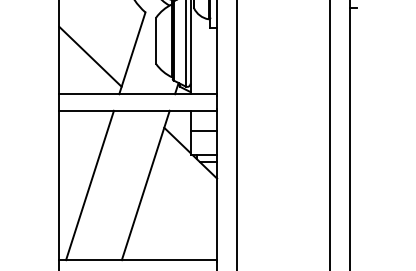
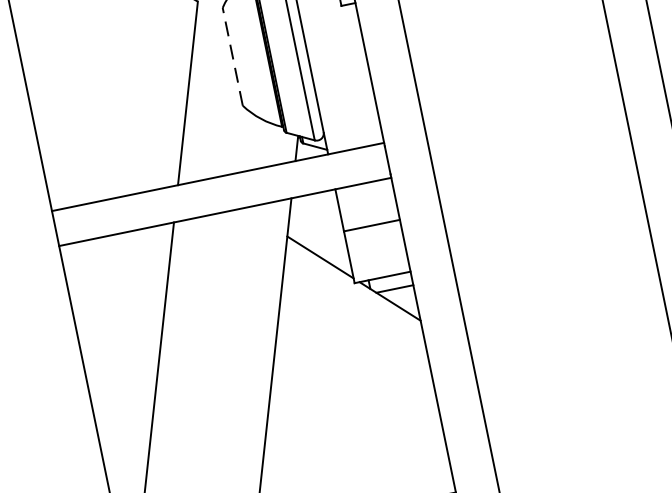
line: (156, 40) -> (233, 55), solid -> dashed
line: (90, 56) -> (101, 118), removed

